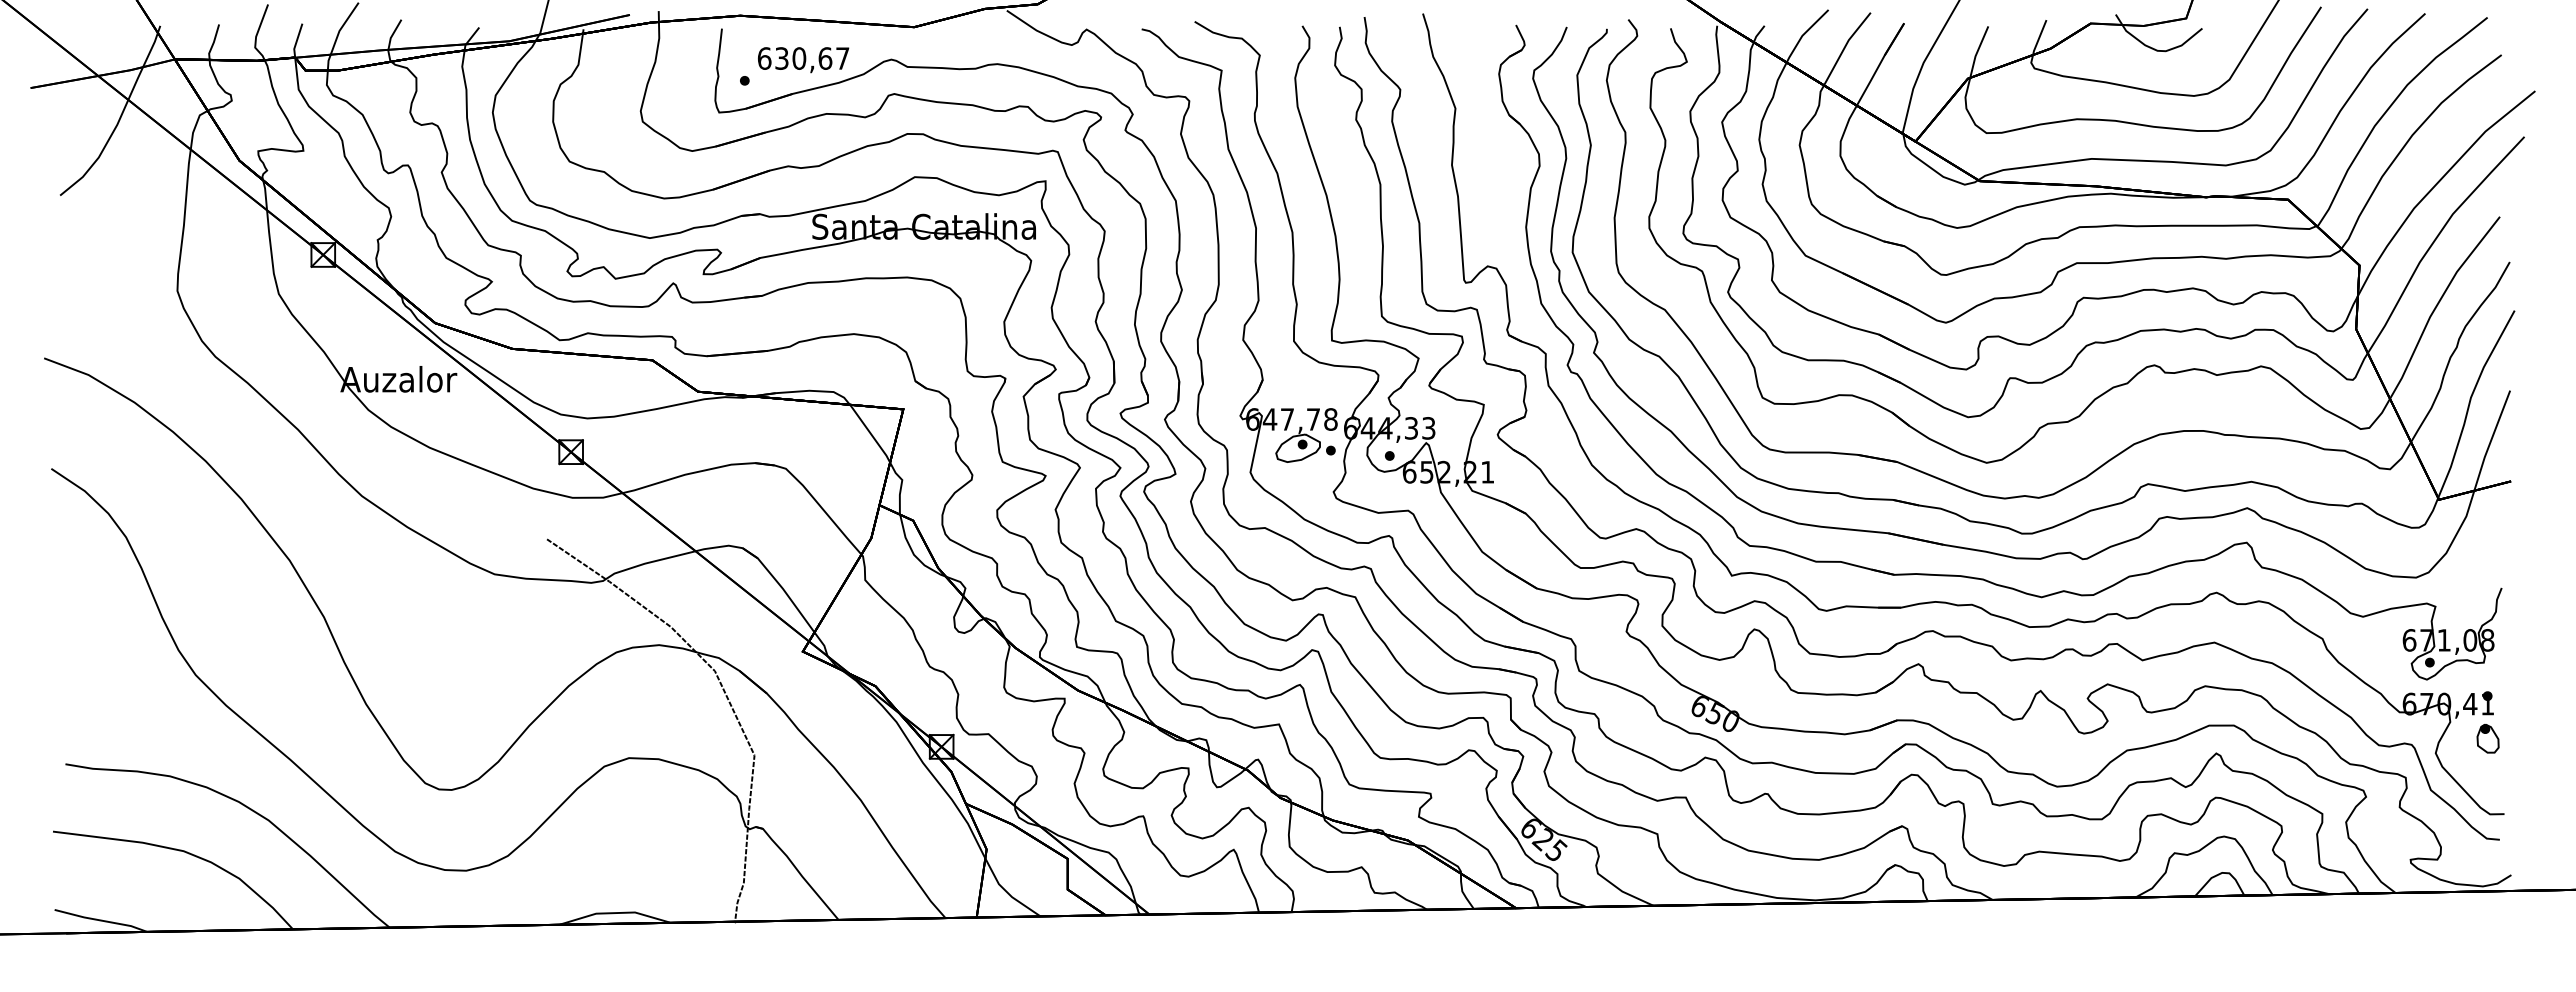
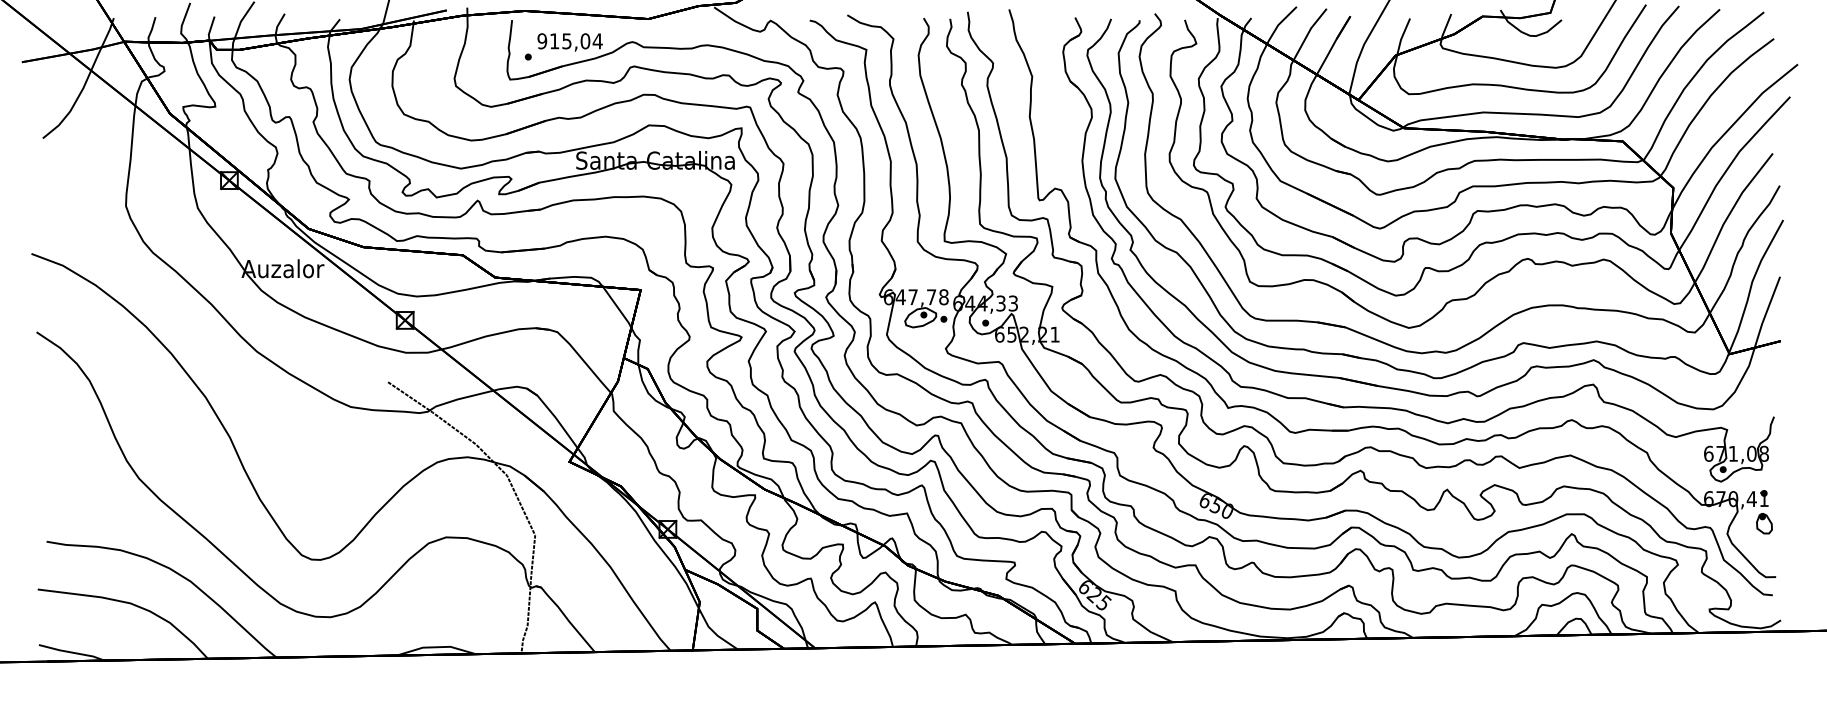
text: (803, 58) -> (569, 41), 630,67 -> 915,04

